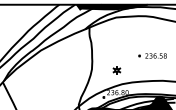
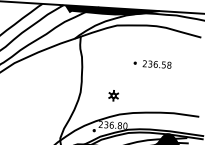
part: (152, 55) -> (152, 63), moved

